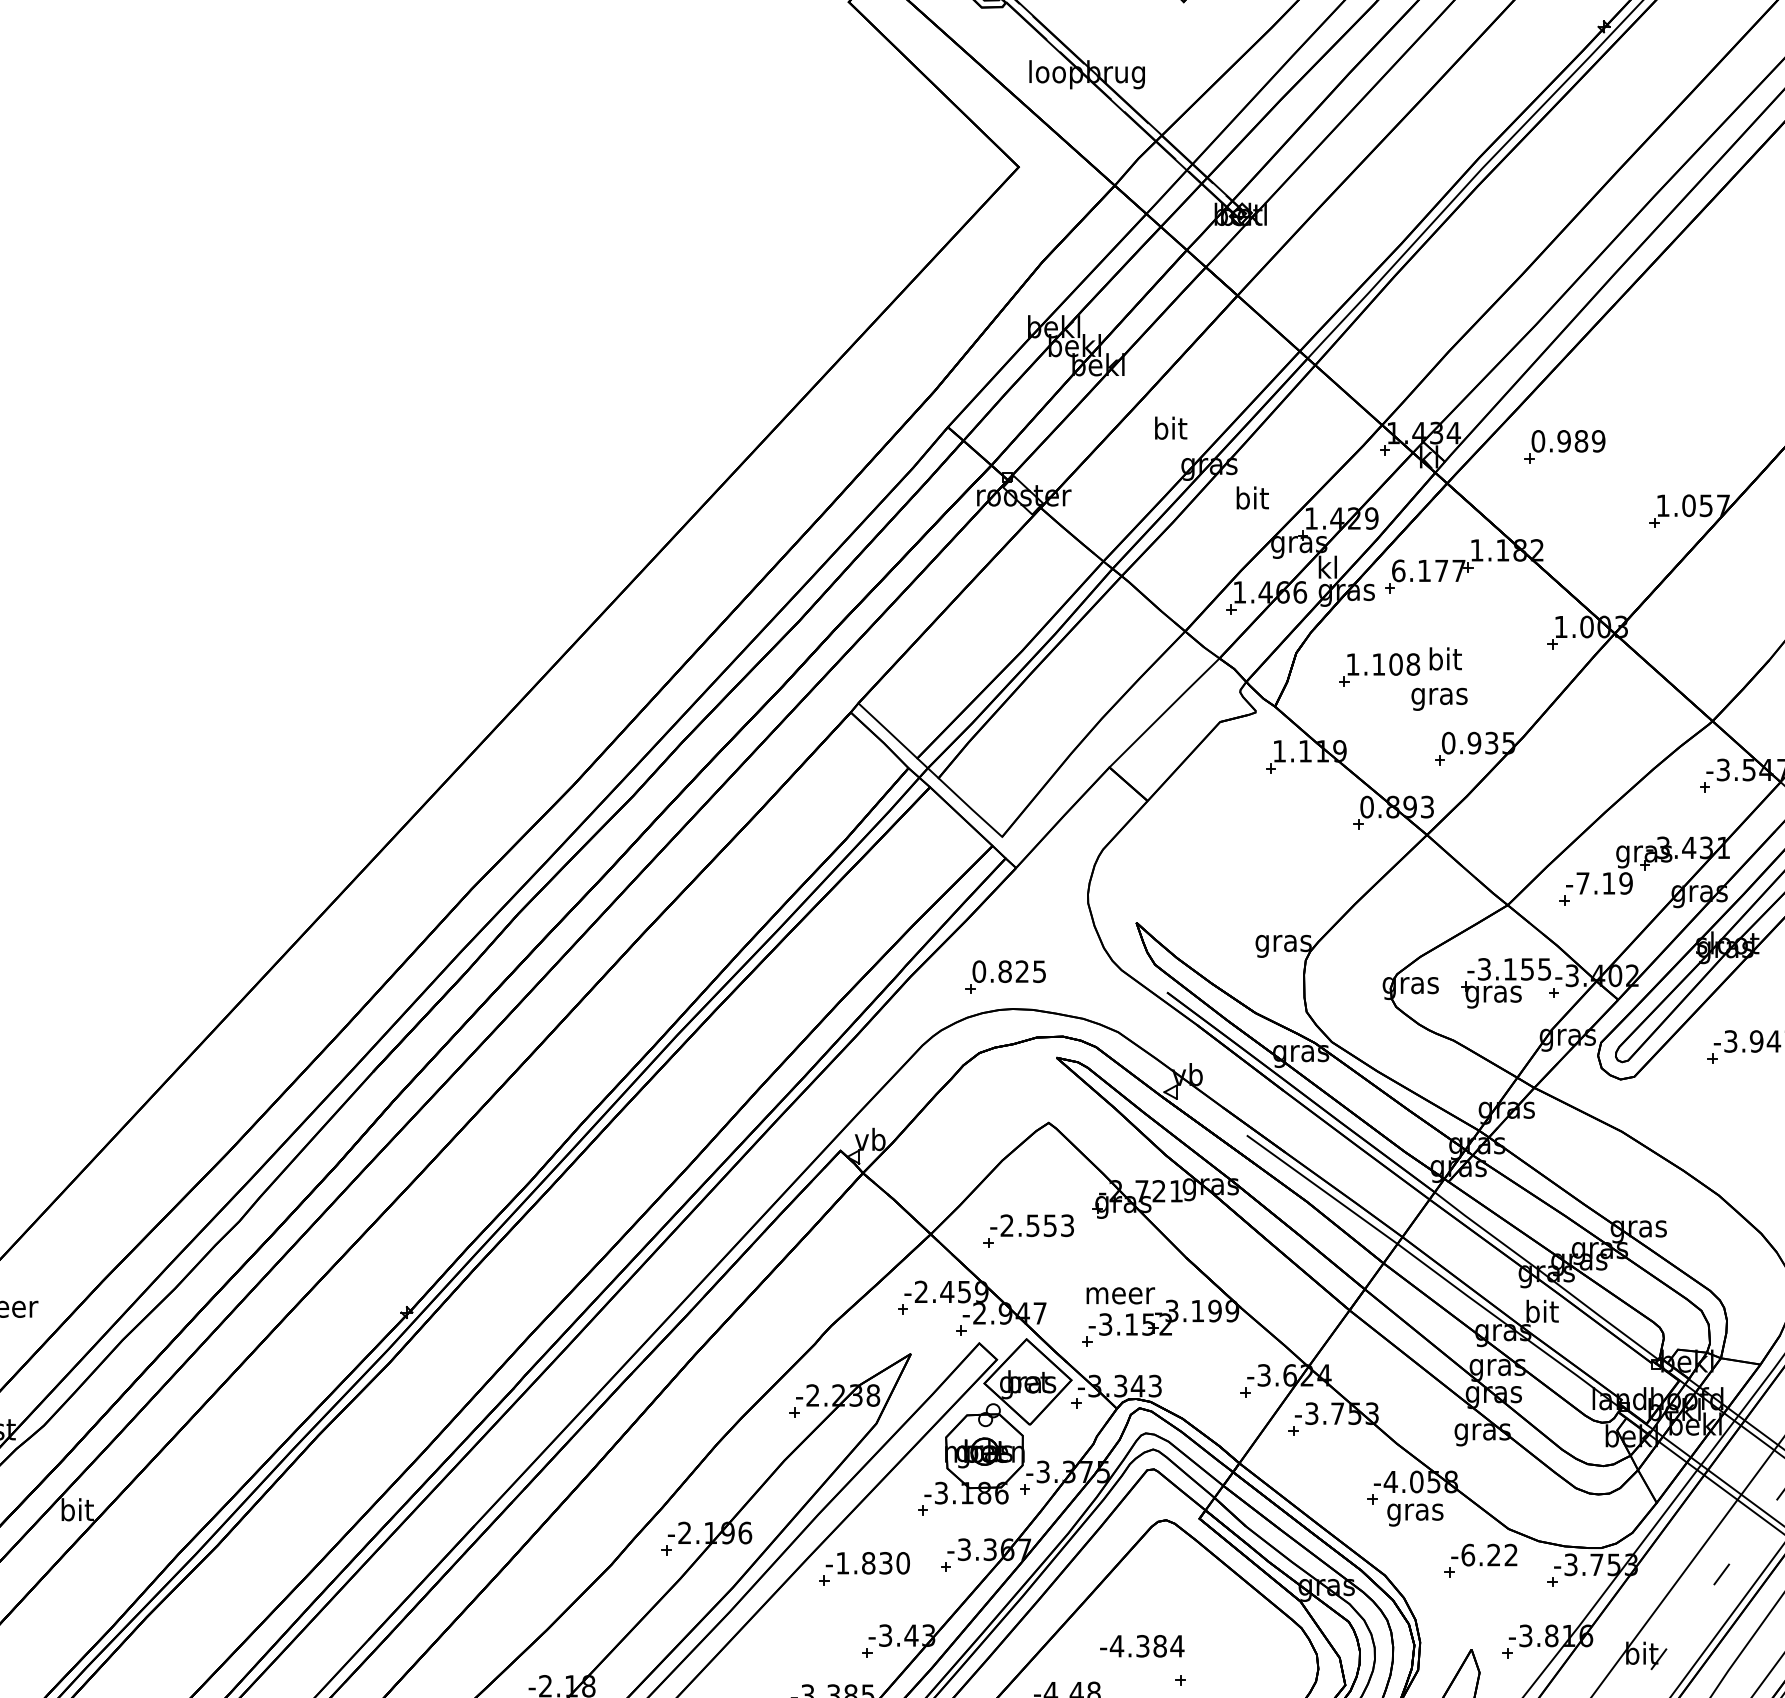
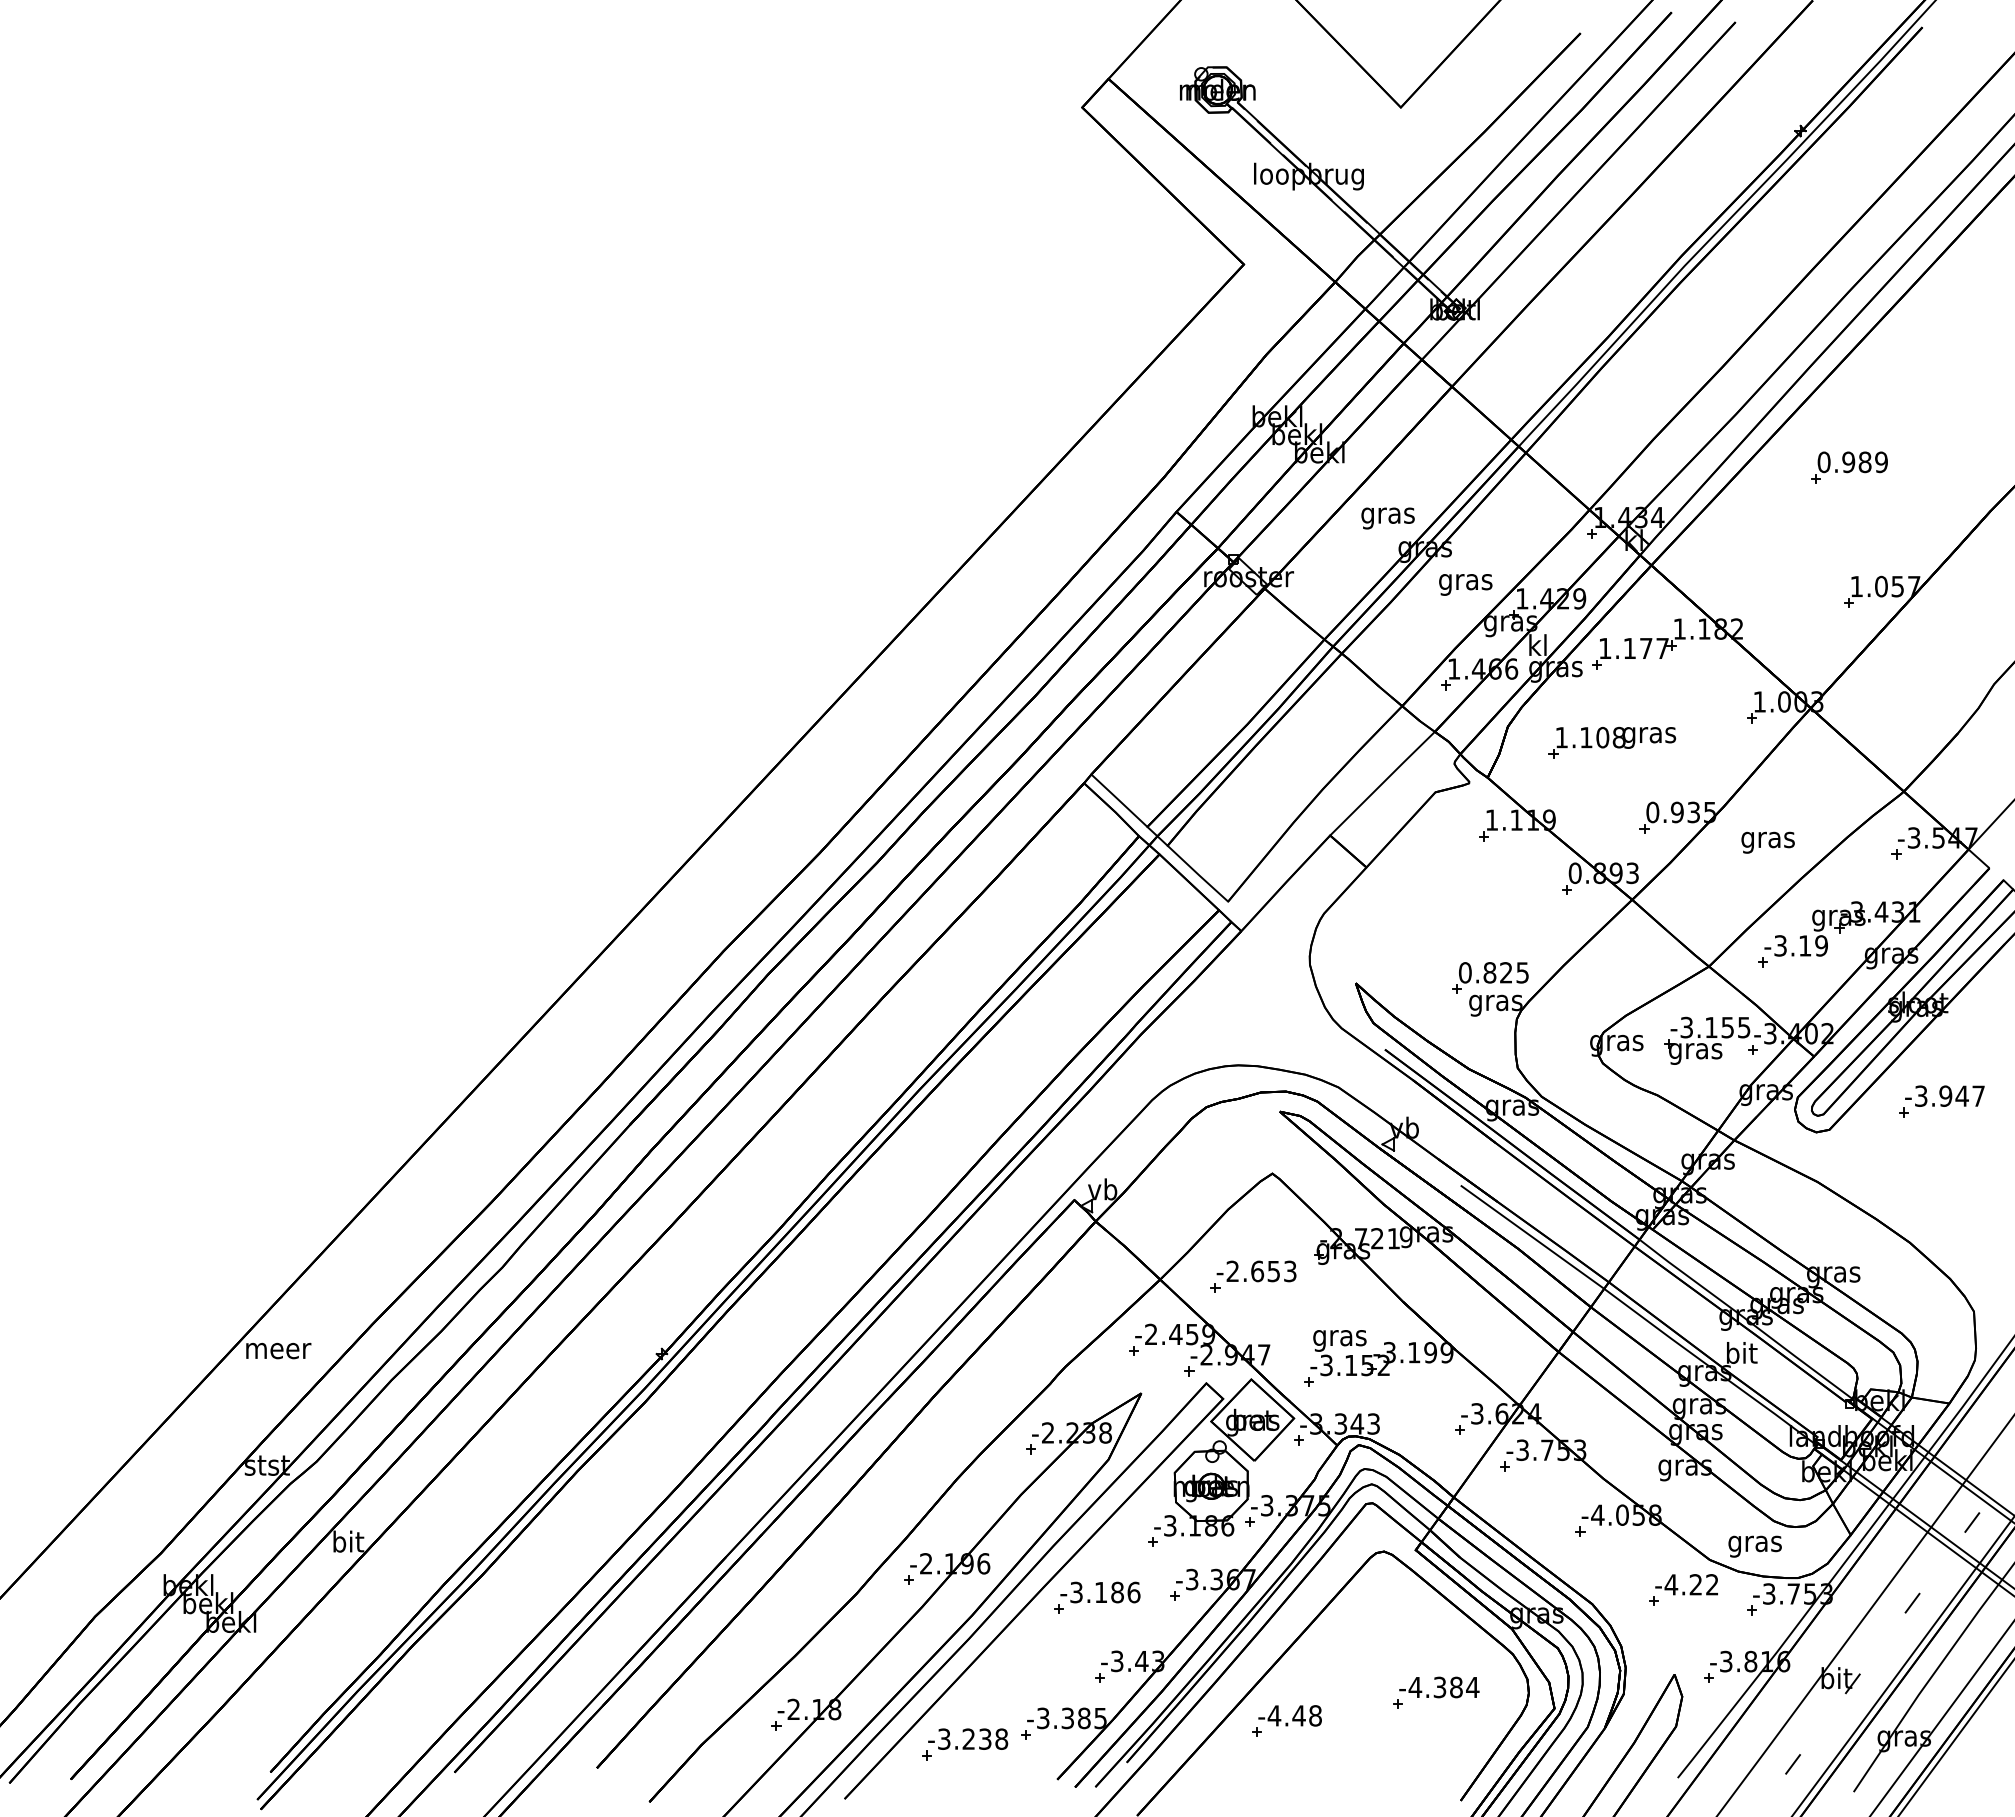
text: (1169, 430) -> (1387, 515), bit -> gras
part: (1565, 446) -> (1849, 467), moved
text: (1251, 500) -> (1465, 581), bit -> gras
text: (1398, 570) -> (1605, 648), 6.177 -> 1.177
text: (1445, 661) -> (1649, 734), bit -> gras
text: (1438, 699) -> (1767, 842), moved
text: (1582, 883) -> (1780, 945), -7.19 -> -3.19
part: (1005, 976) -> (1490, 977), moved
text: (1033, 1225) -> (1257, 1271), -2.553 -> -2.653
text: (1120, 1298) -> (1340, 1340), meer -> gras
text: (1414, 1514) -> (1754, 1546), moved
text: (1468, 1554) -> (1671, 1584), -6.22 -> -4.22
text: (873, 1563) -> (1105, 1592), -1.830 -> -3.186
text: (1142, 1646) -> (1439, 1687), moved

